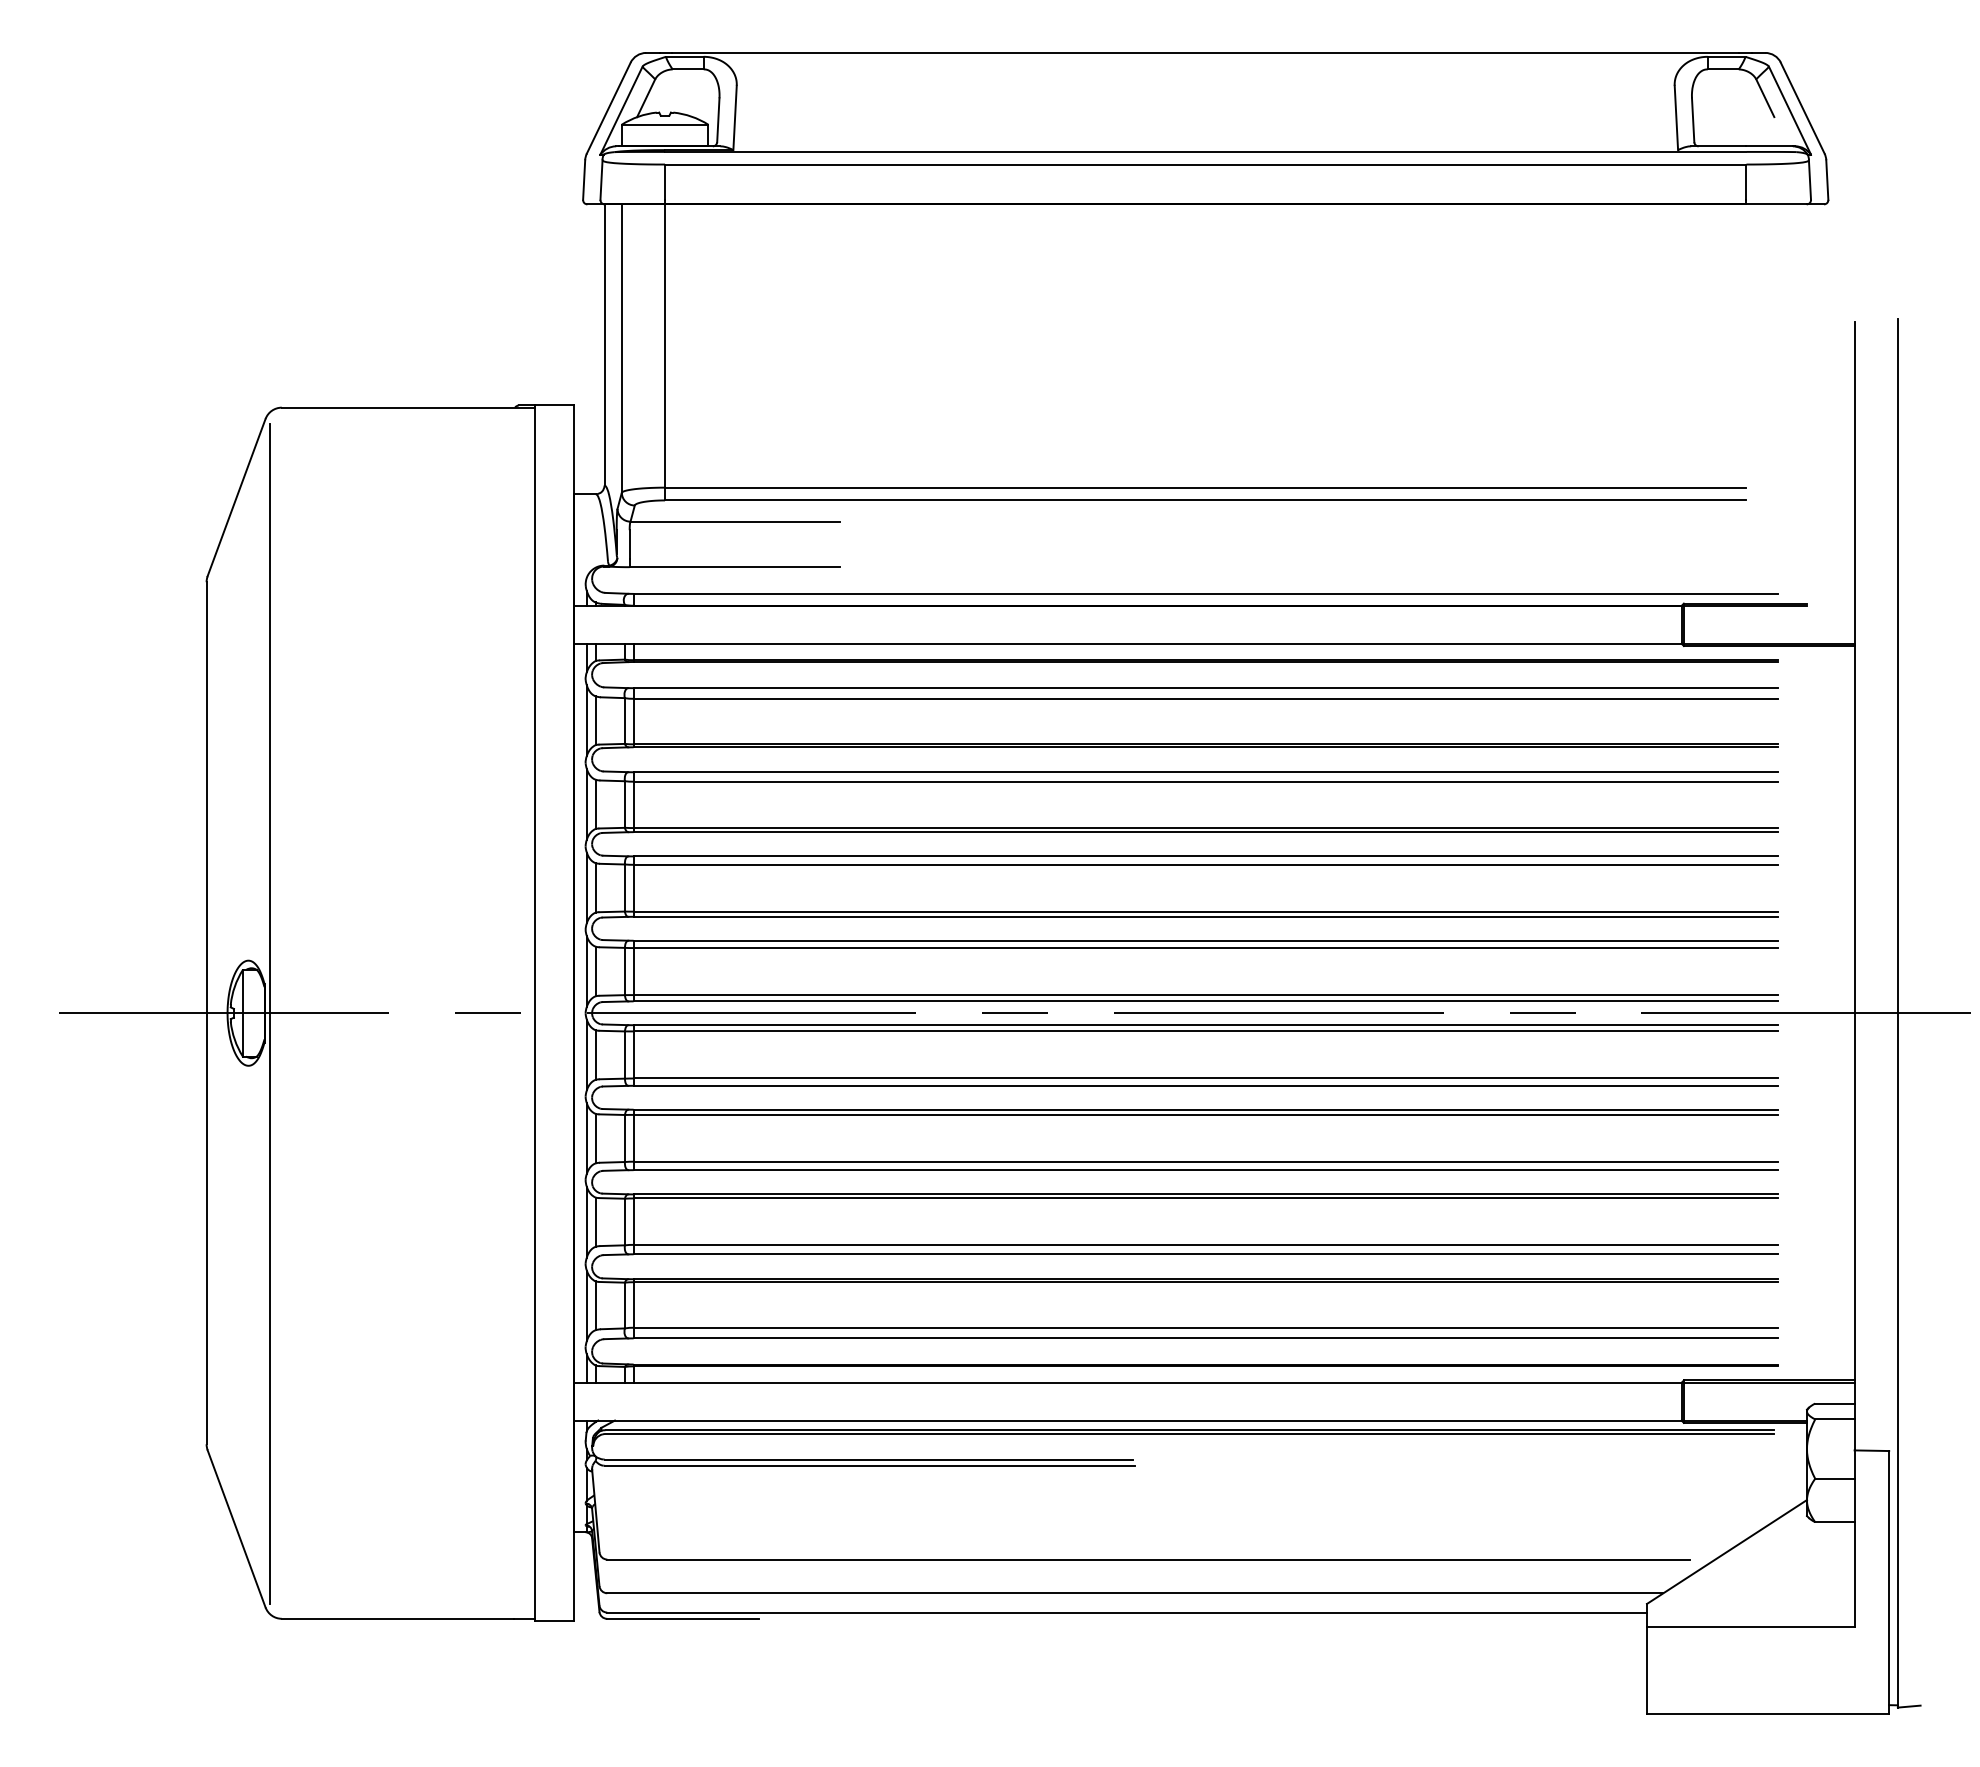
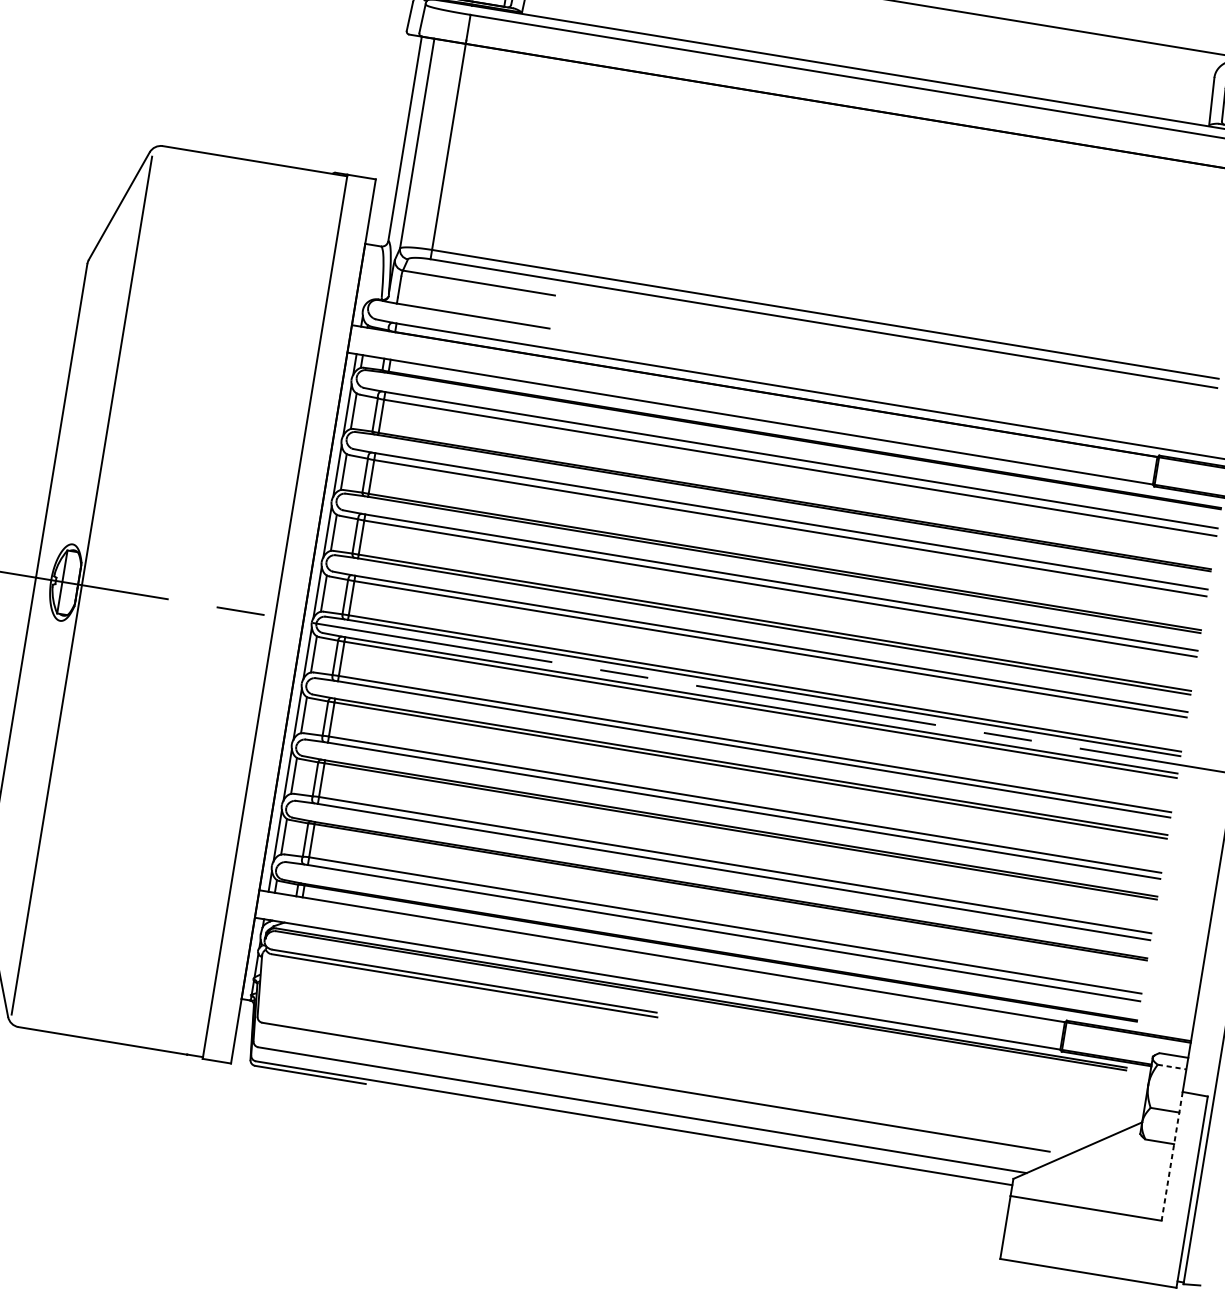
line: (1834, 1419) -> (1171, 1067), solid -> dashed
line: (1854, 1538) -> (1172, 1156), solid -> dashed

